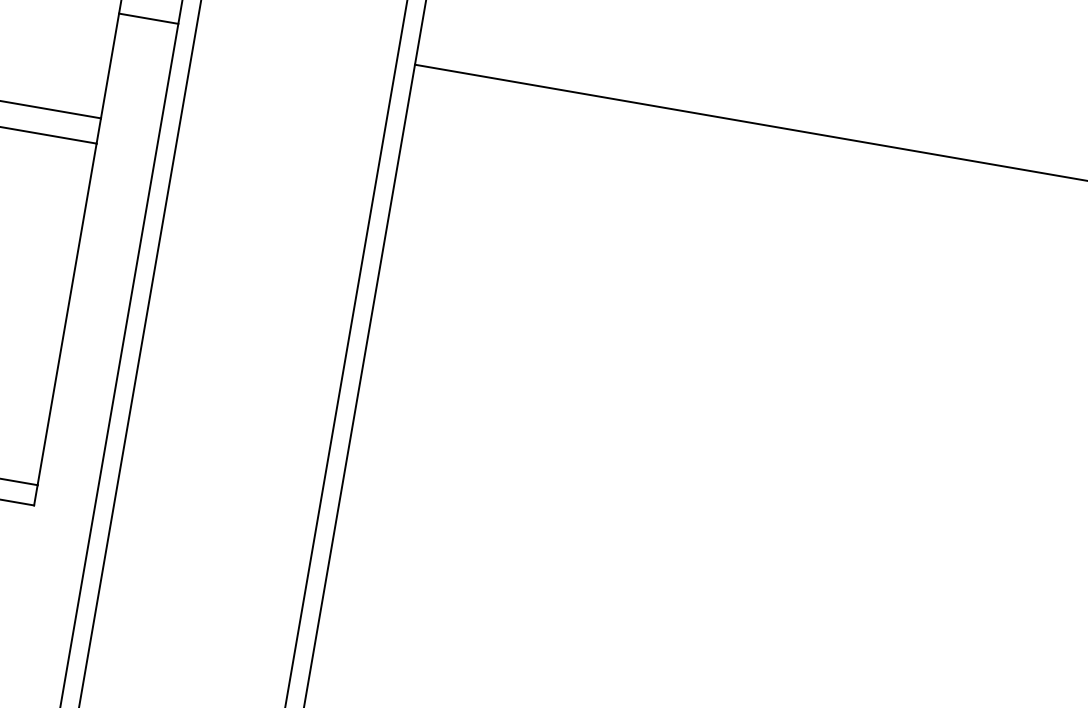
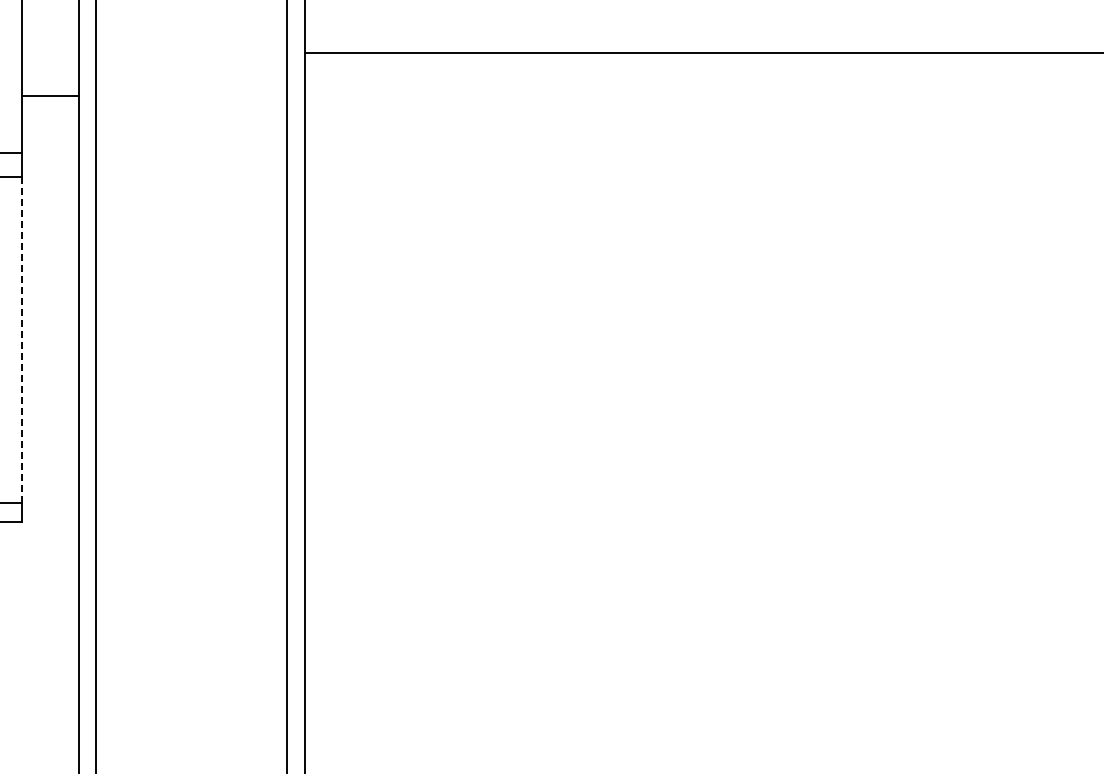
line: (148, 18) -> (50, 95), moved
line: (67, 314) -> (22, 339), solid -> dashed

